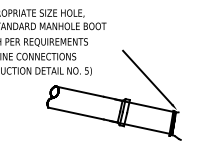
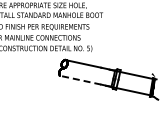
line: (147, 77) -> (133, 53), removed
line: (76, 113) -> (80, 80), solid -> dashed

